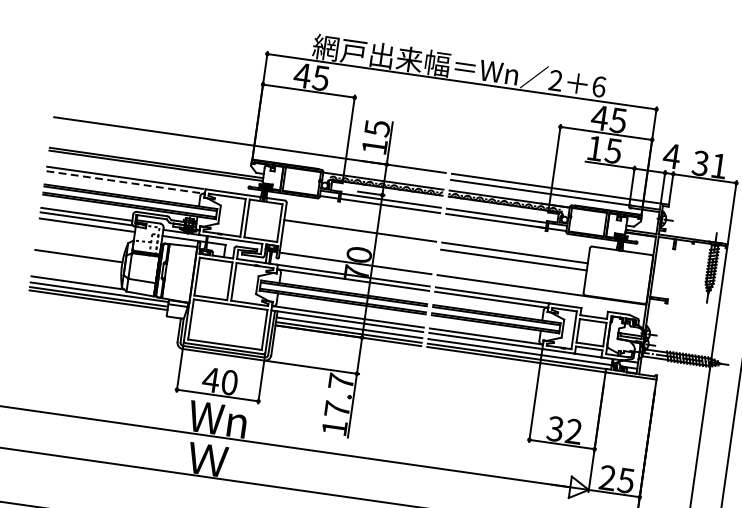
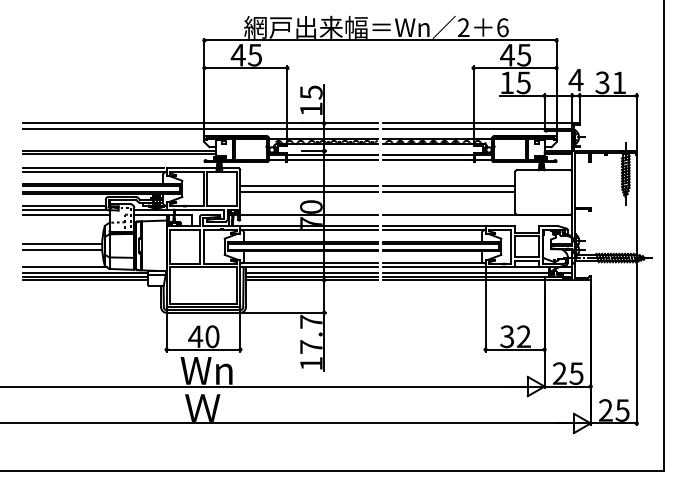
line: (249, 151) -> (200, 129), added
line: (125, 182) -> (94, 172), dashed -> solid
line: (358, 238) -> (308, 192), added
line: (77, 263) -> (62, 250), added

